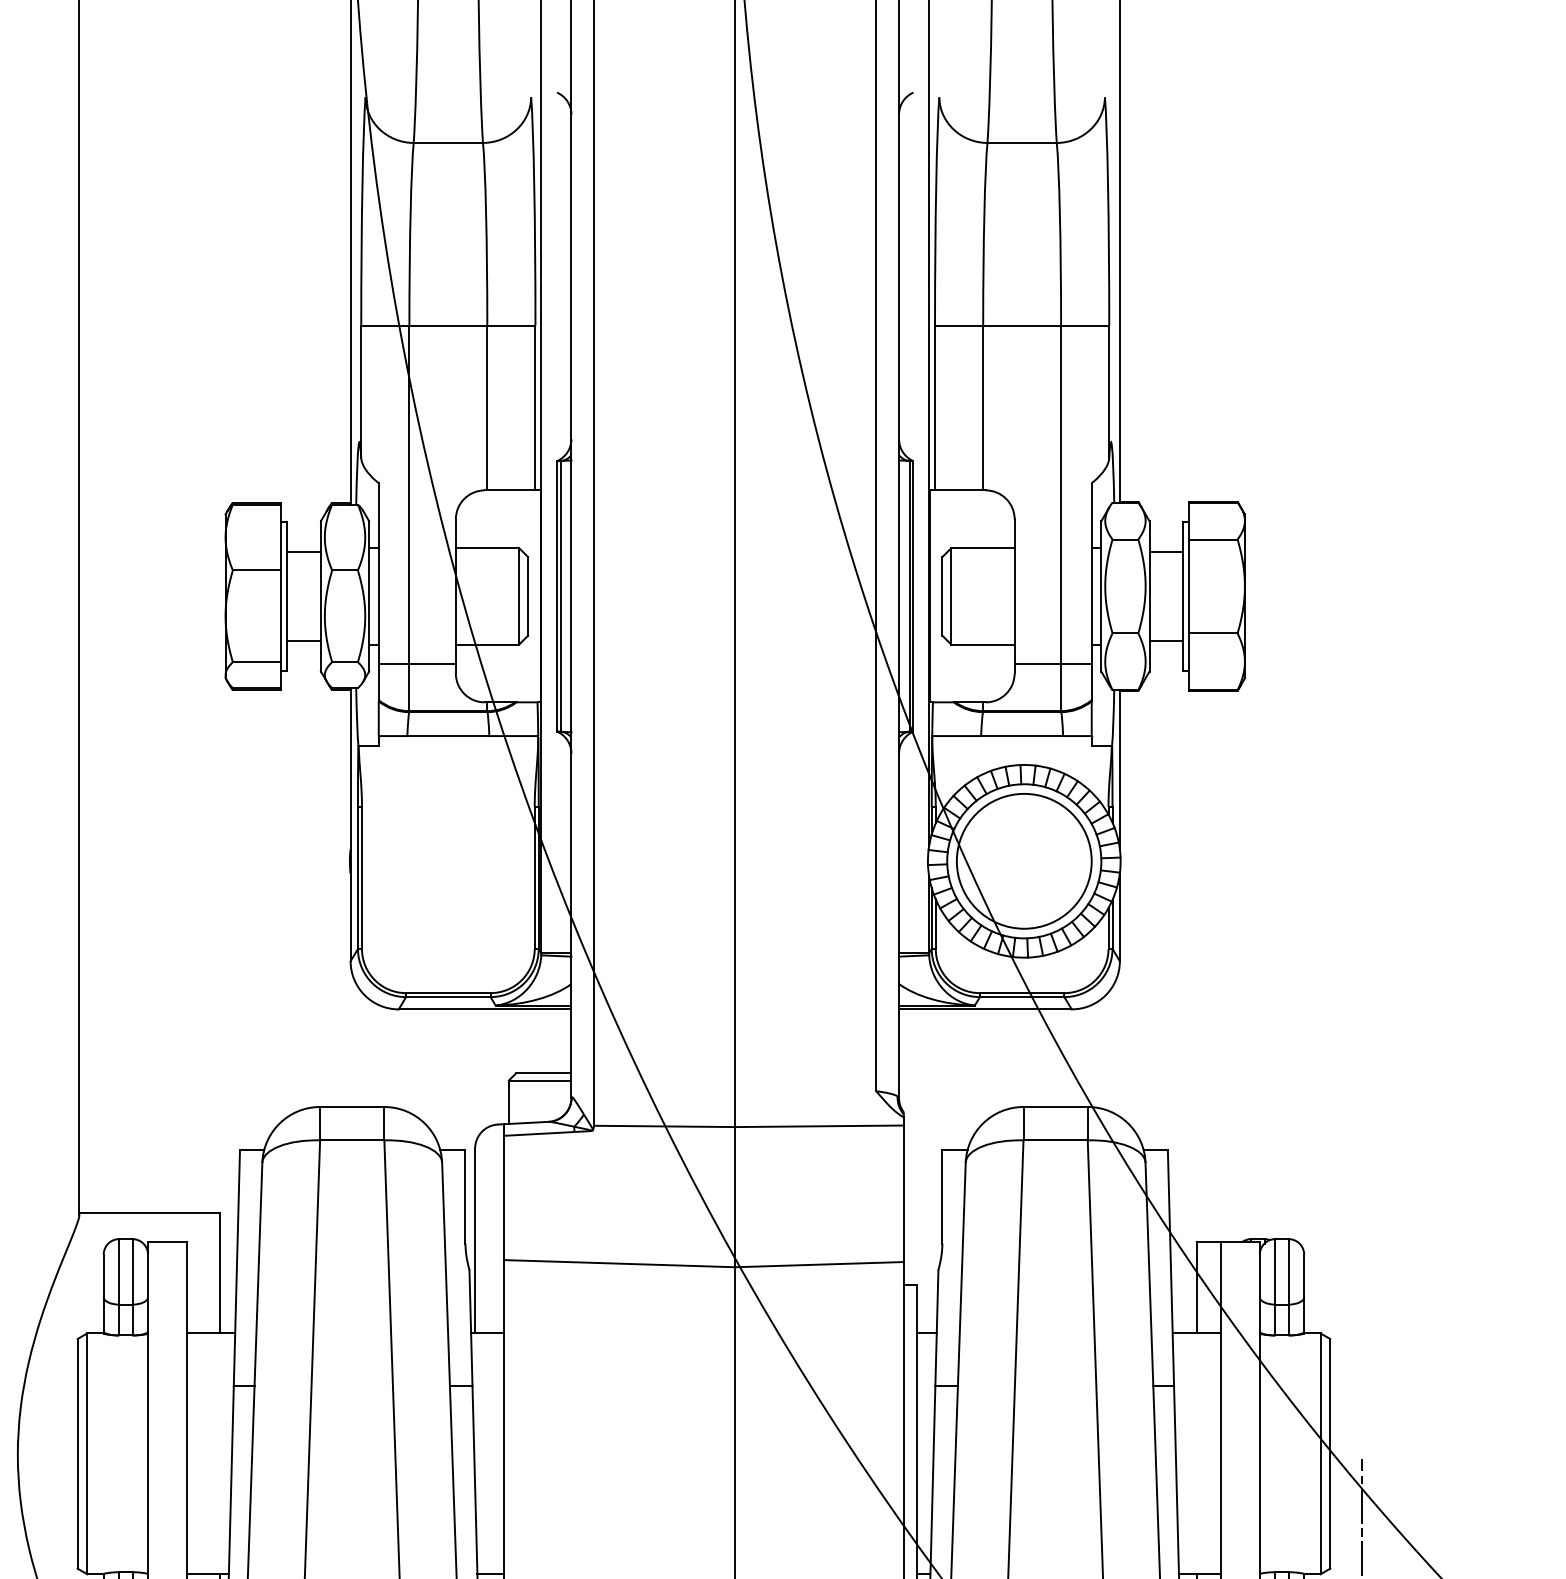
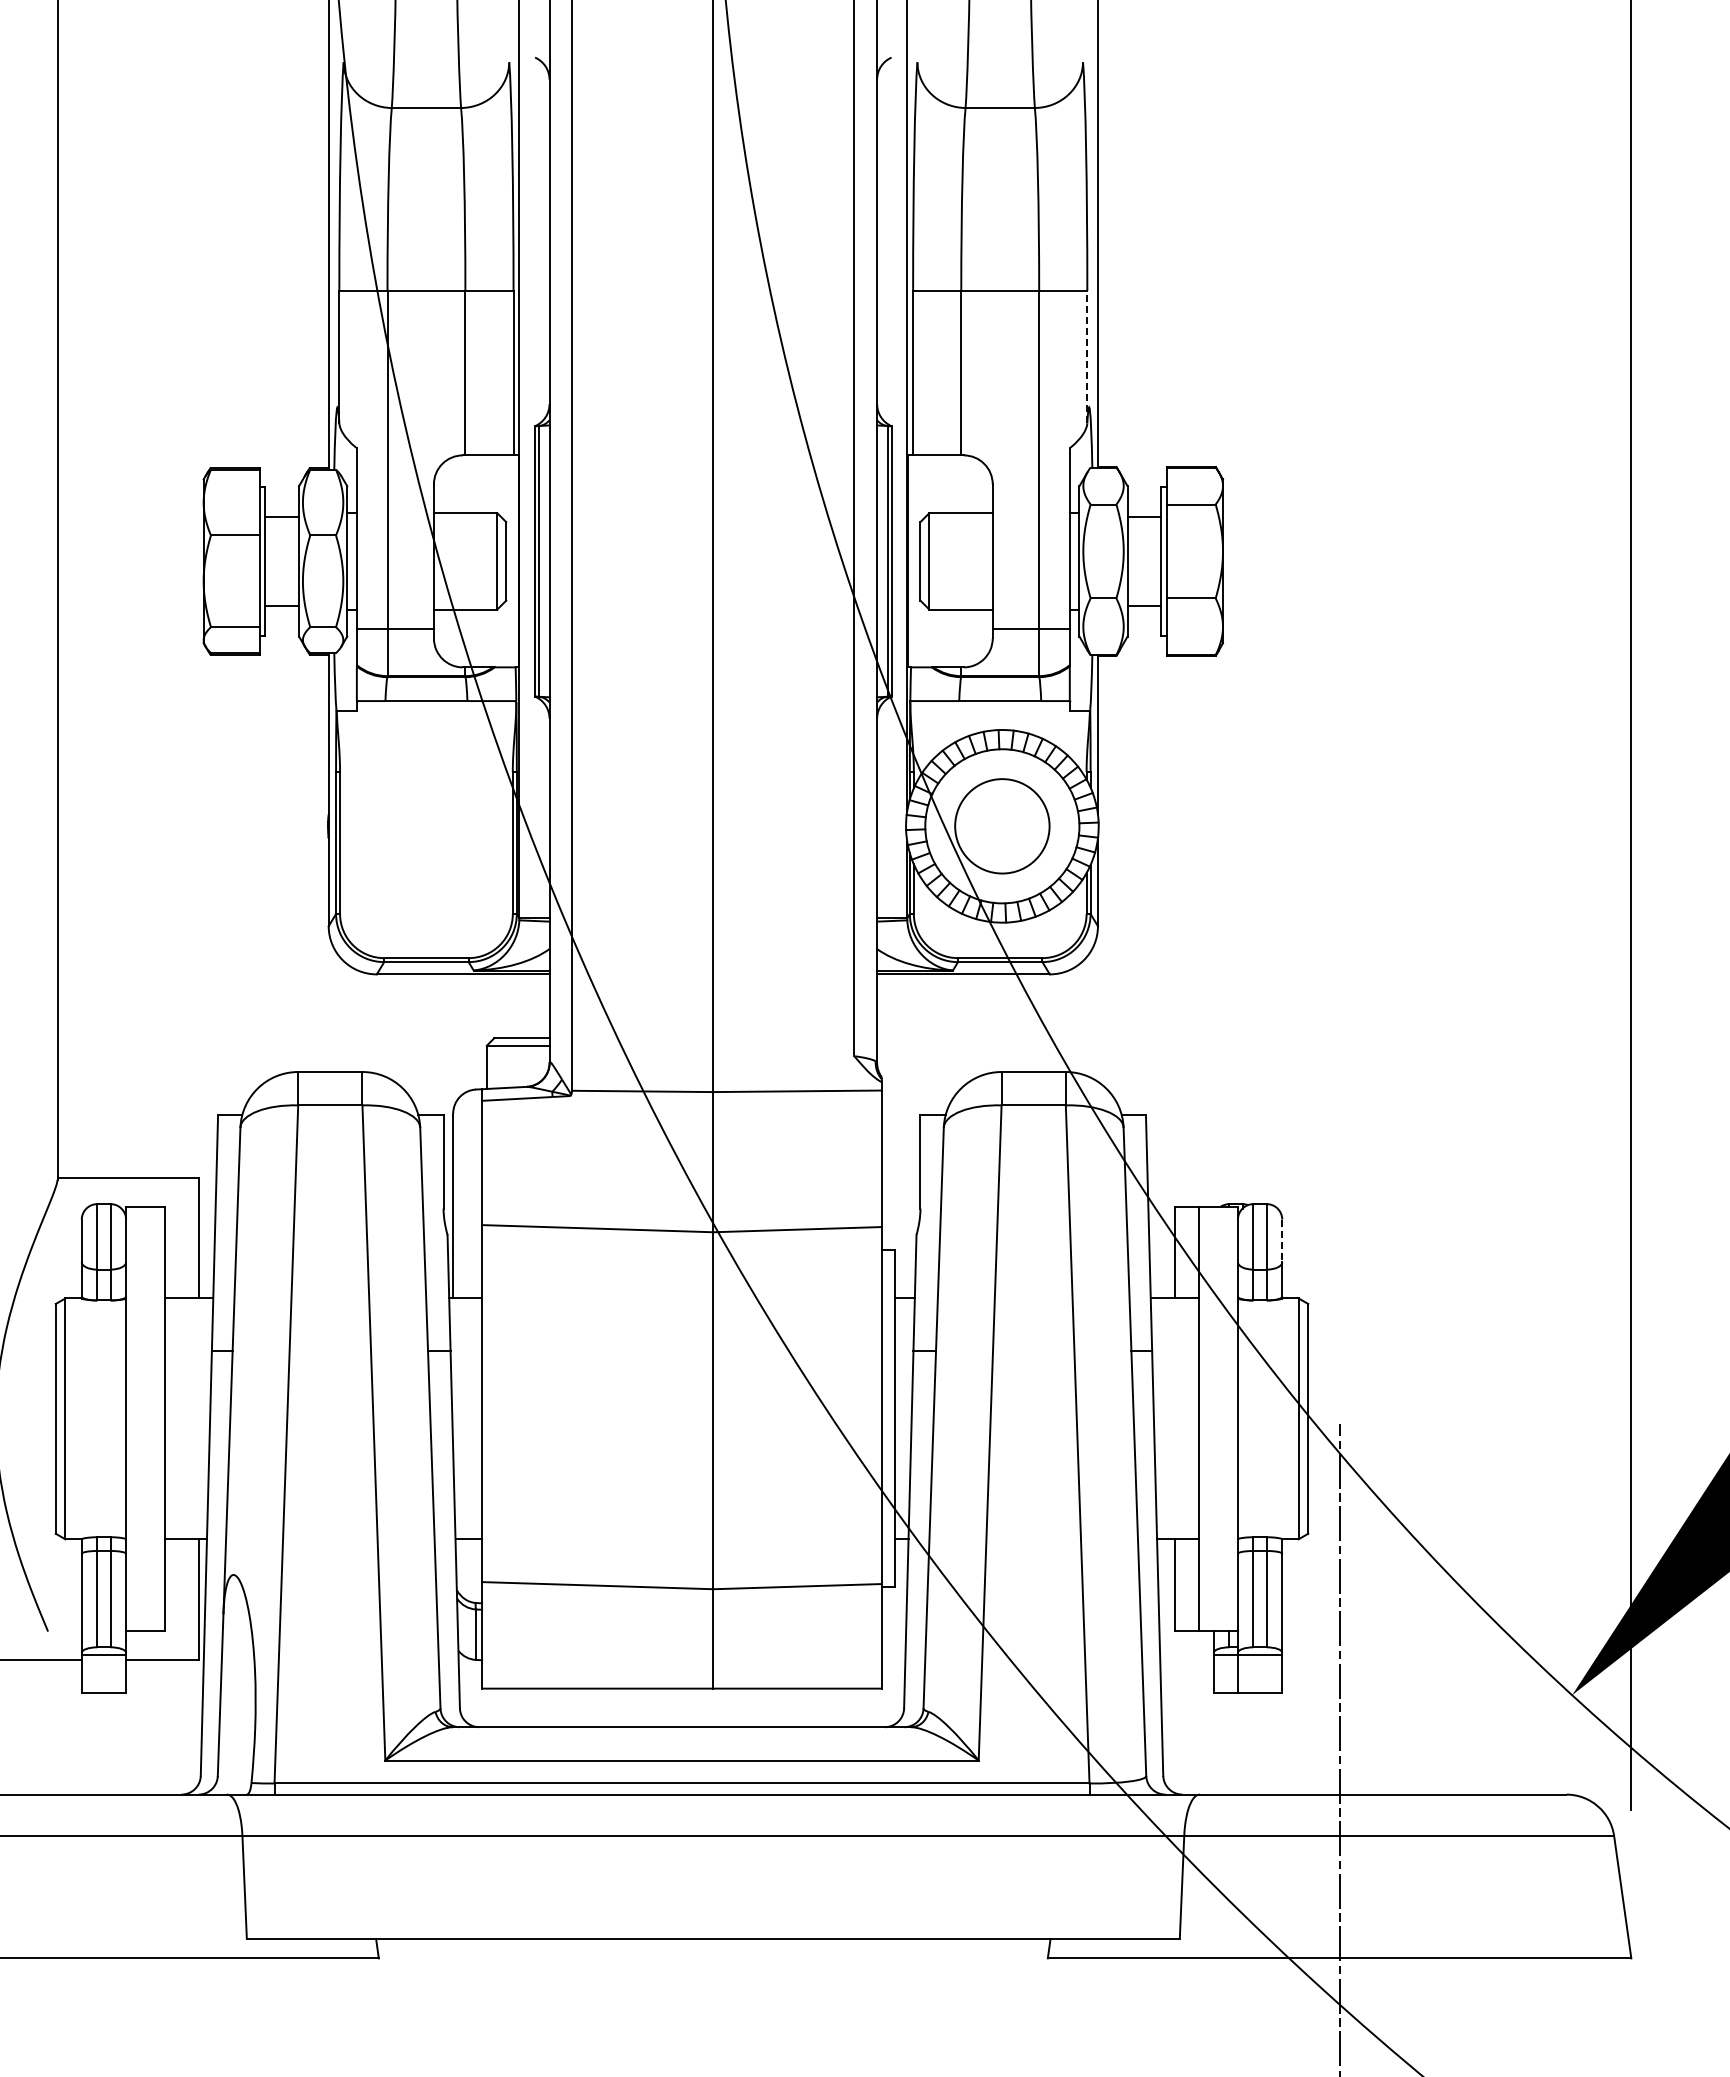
line: (1109, 391) -> (1087, 356), solid -> dashed
circle: (1023, 860) -> (1001, 825), size x0.7
line: (1304, 1276) -> (1282, 1241), solid -> dashed

